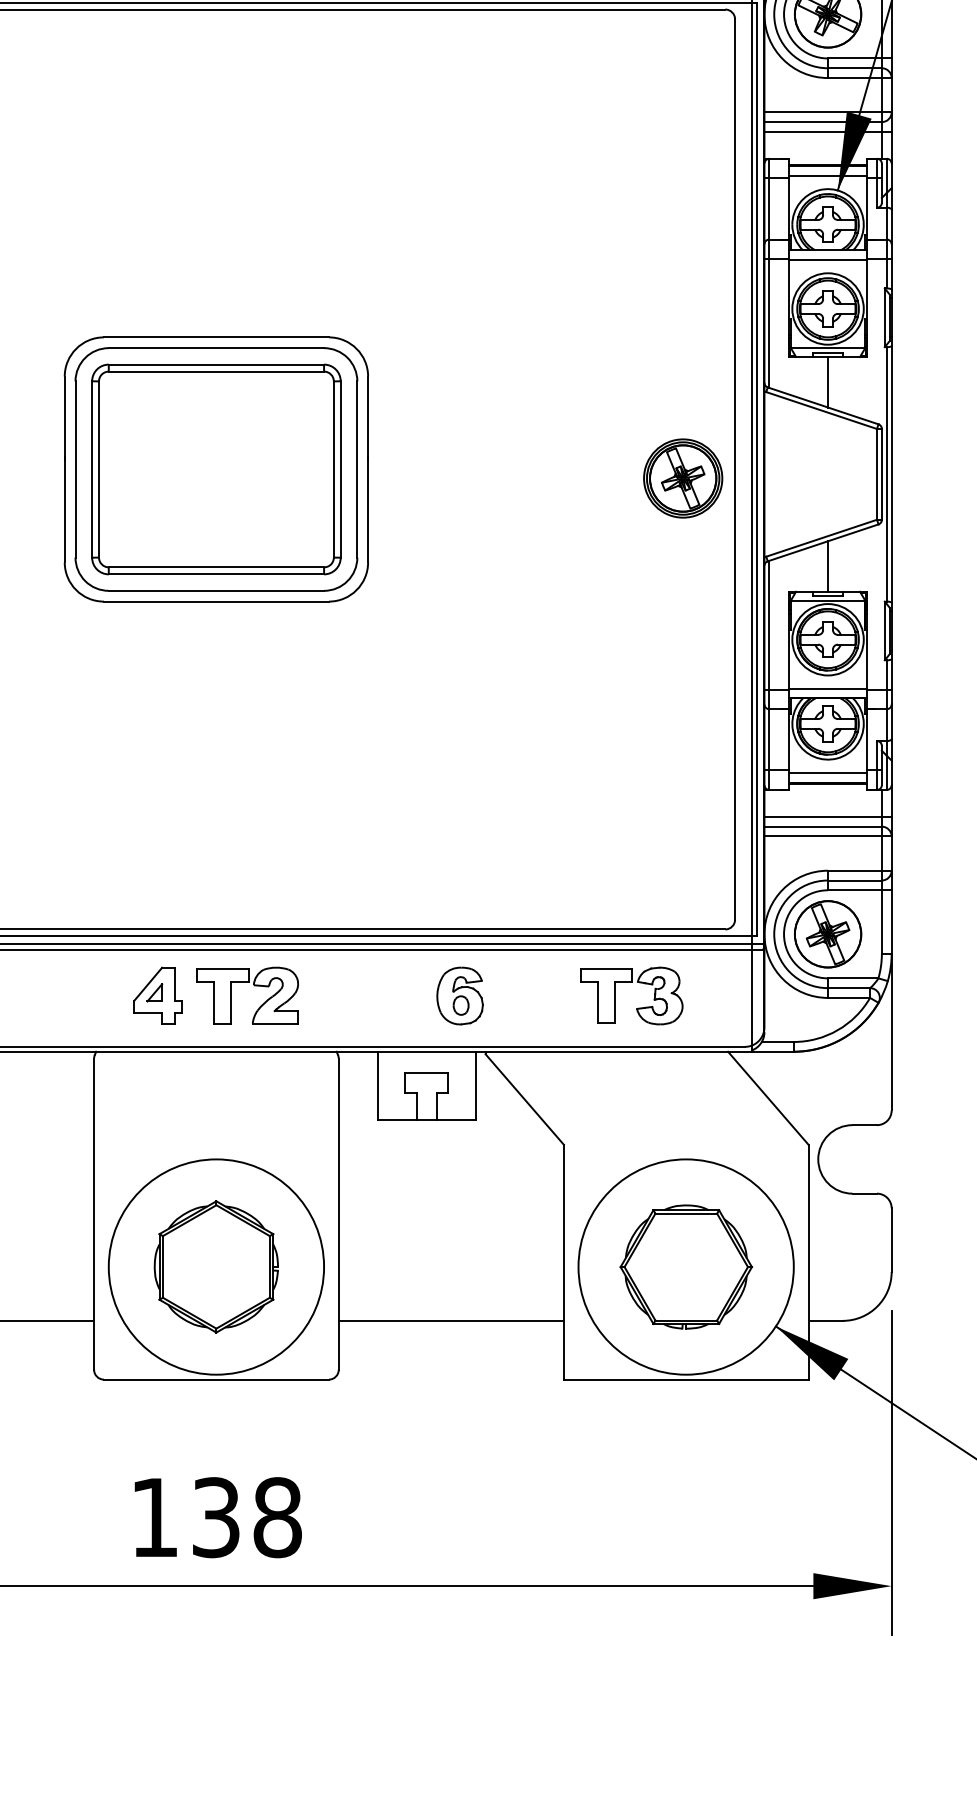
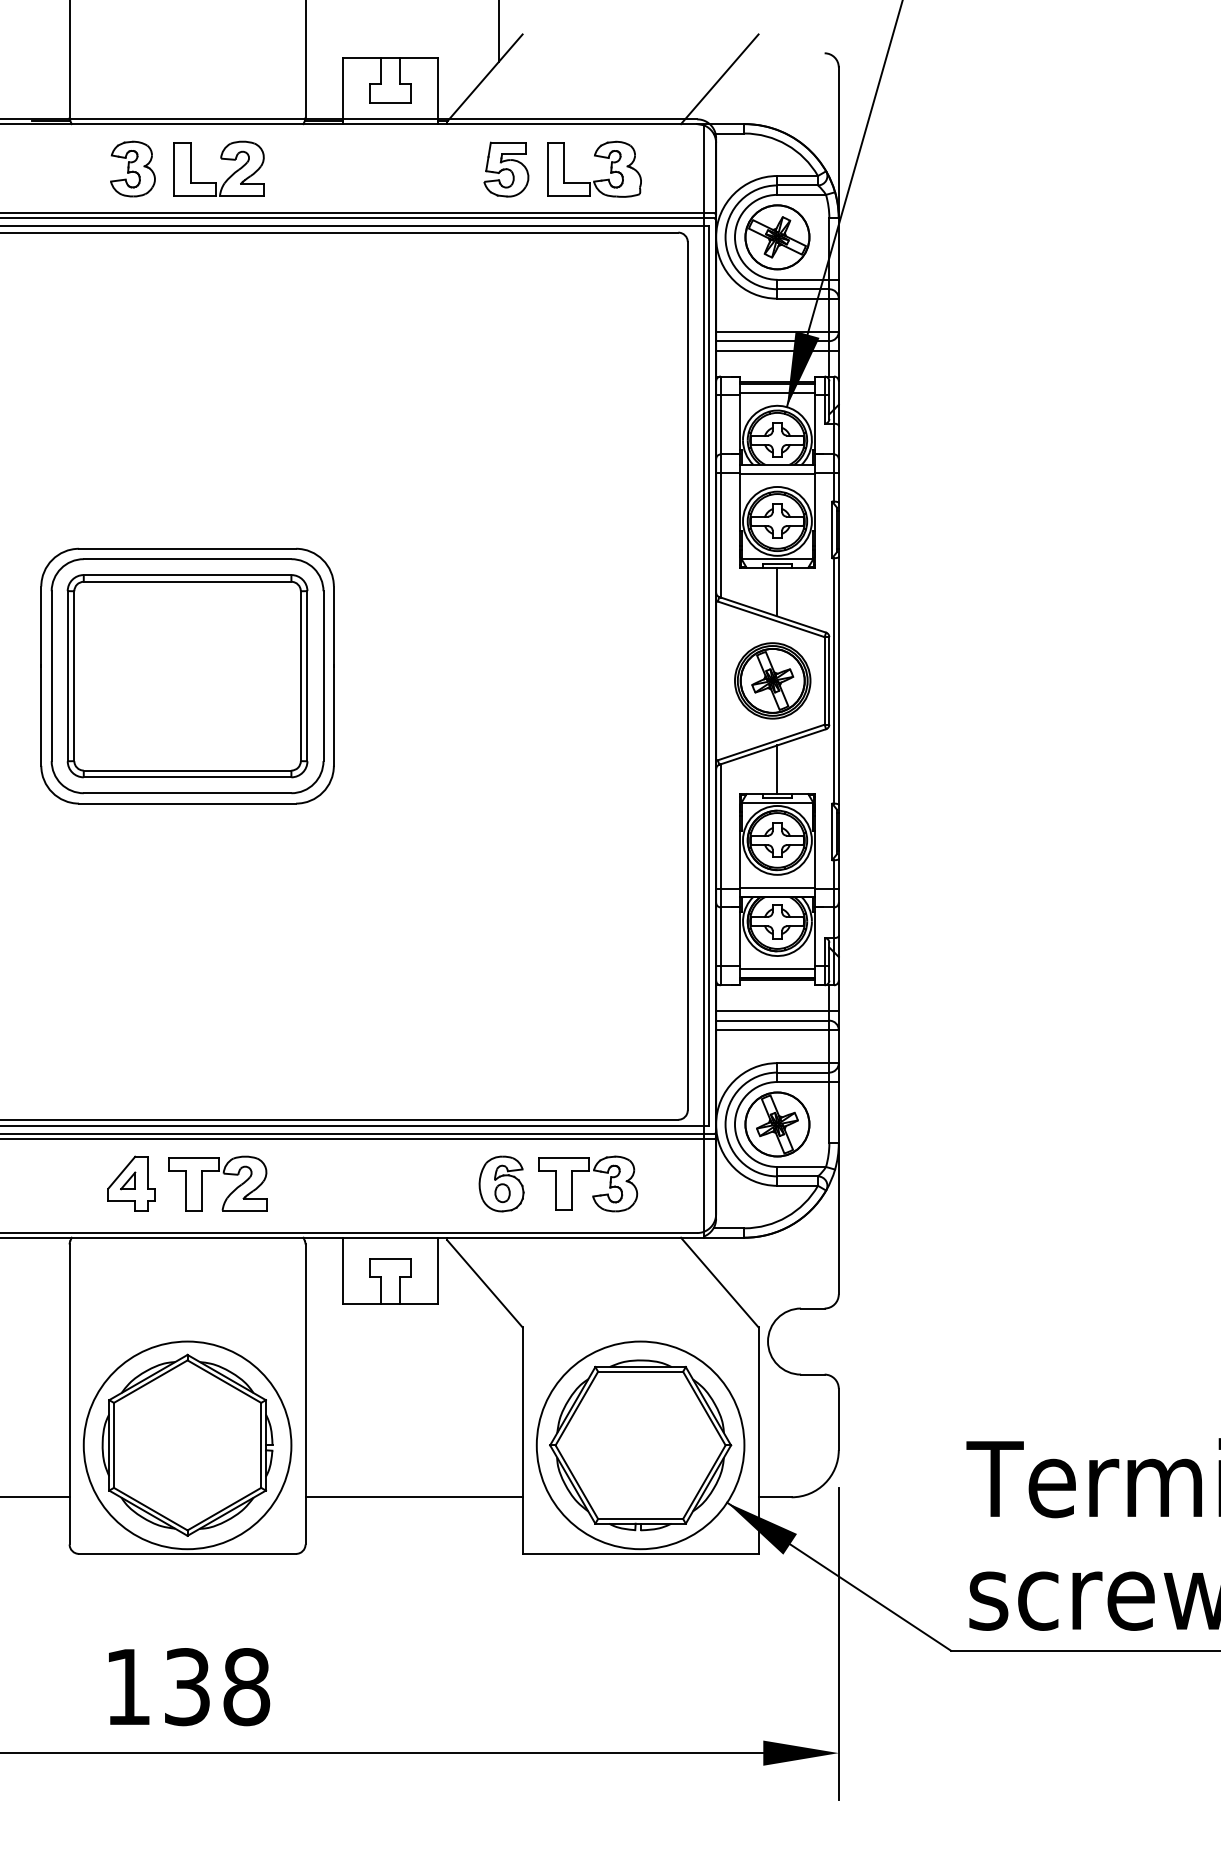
part: (682, 478) -> (772, 680), moved
part: (460, 995) -> (501, 1183), moved
part: (216, 1266) -> (187, 1444), size x1.43
part: (686, 1267) -> (640, 1445), size x1.43

